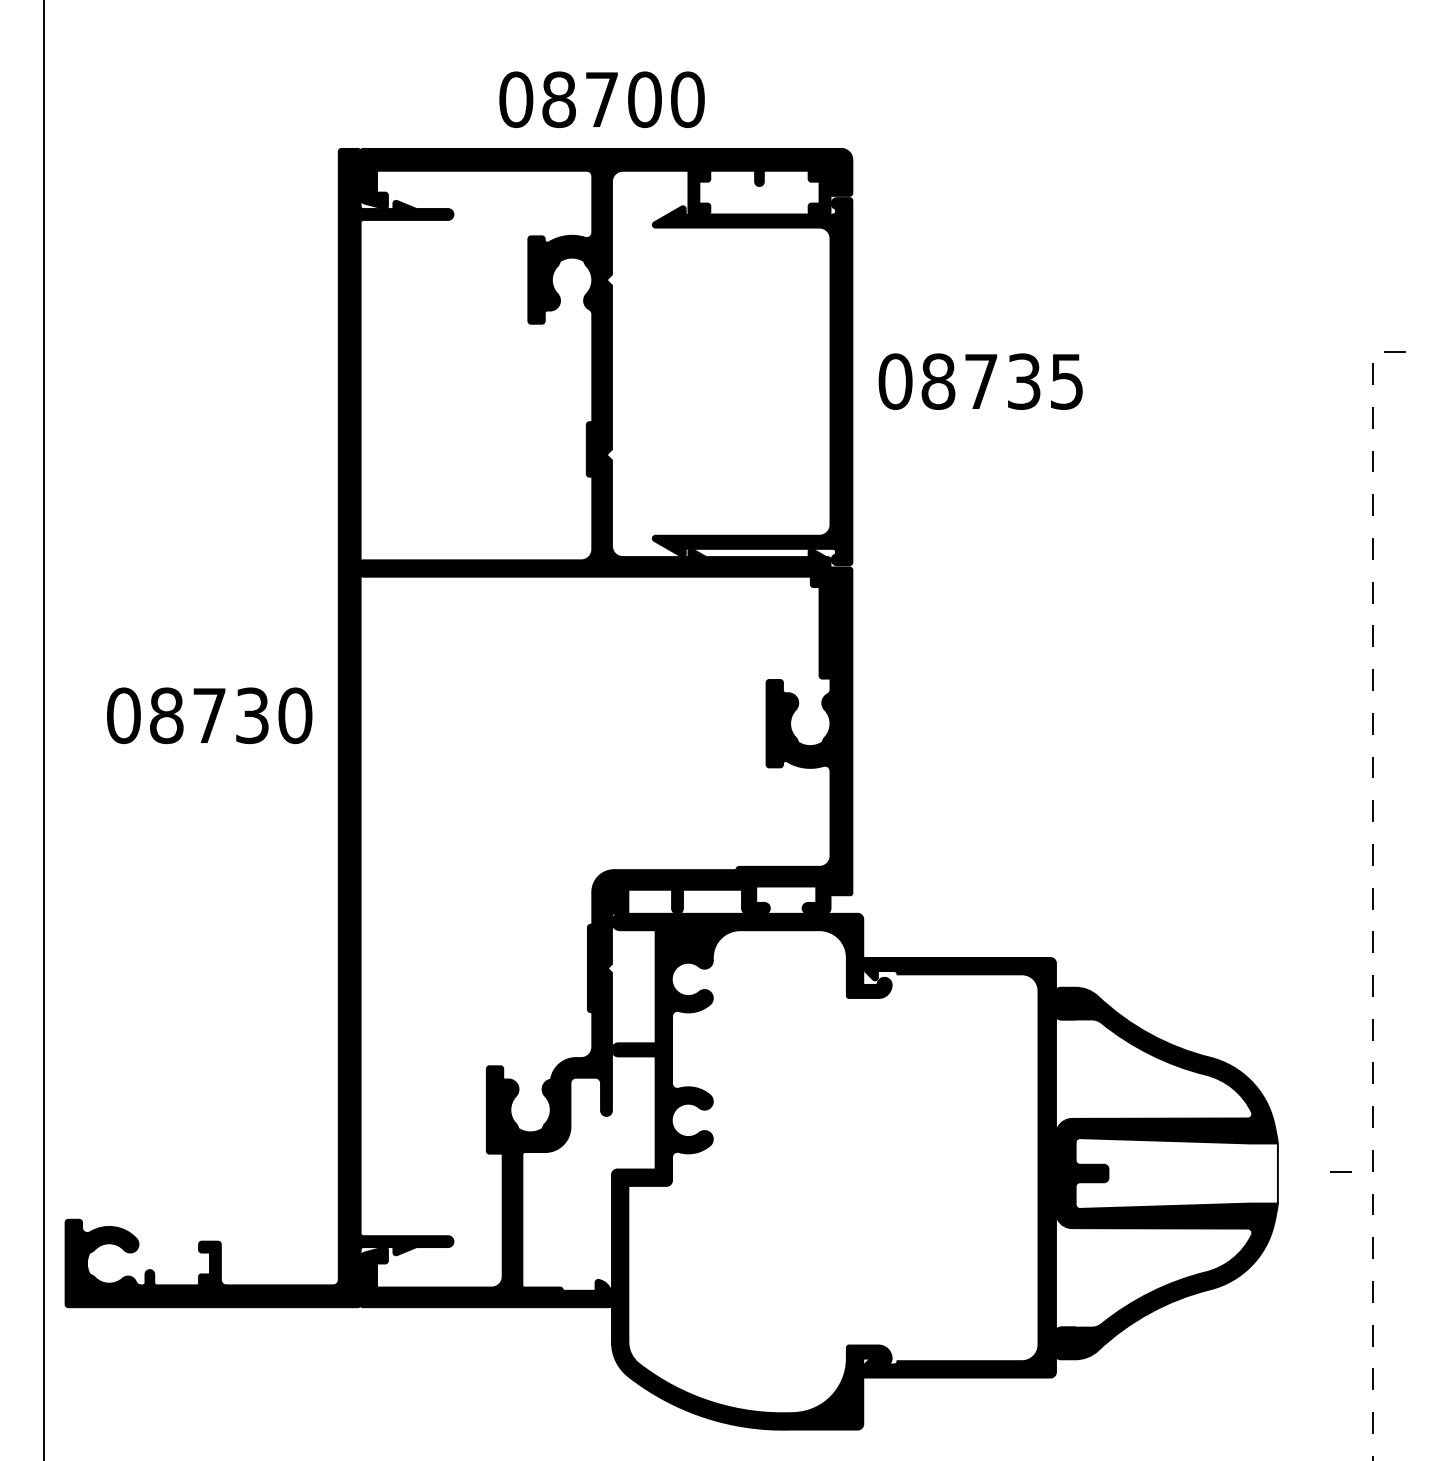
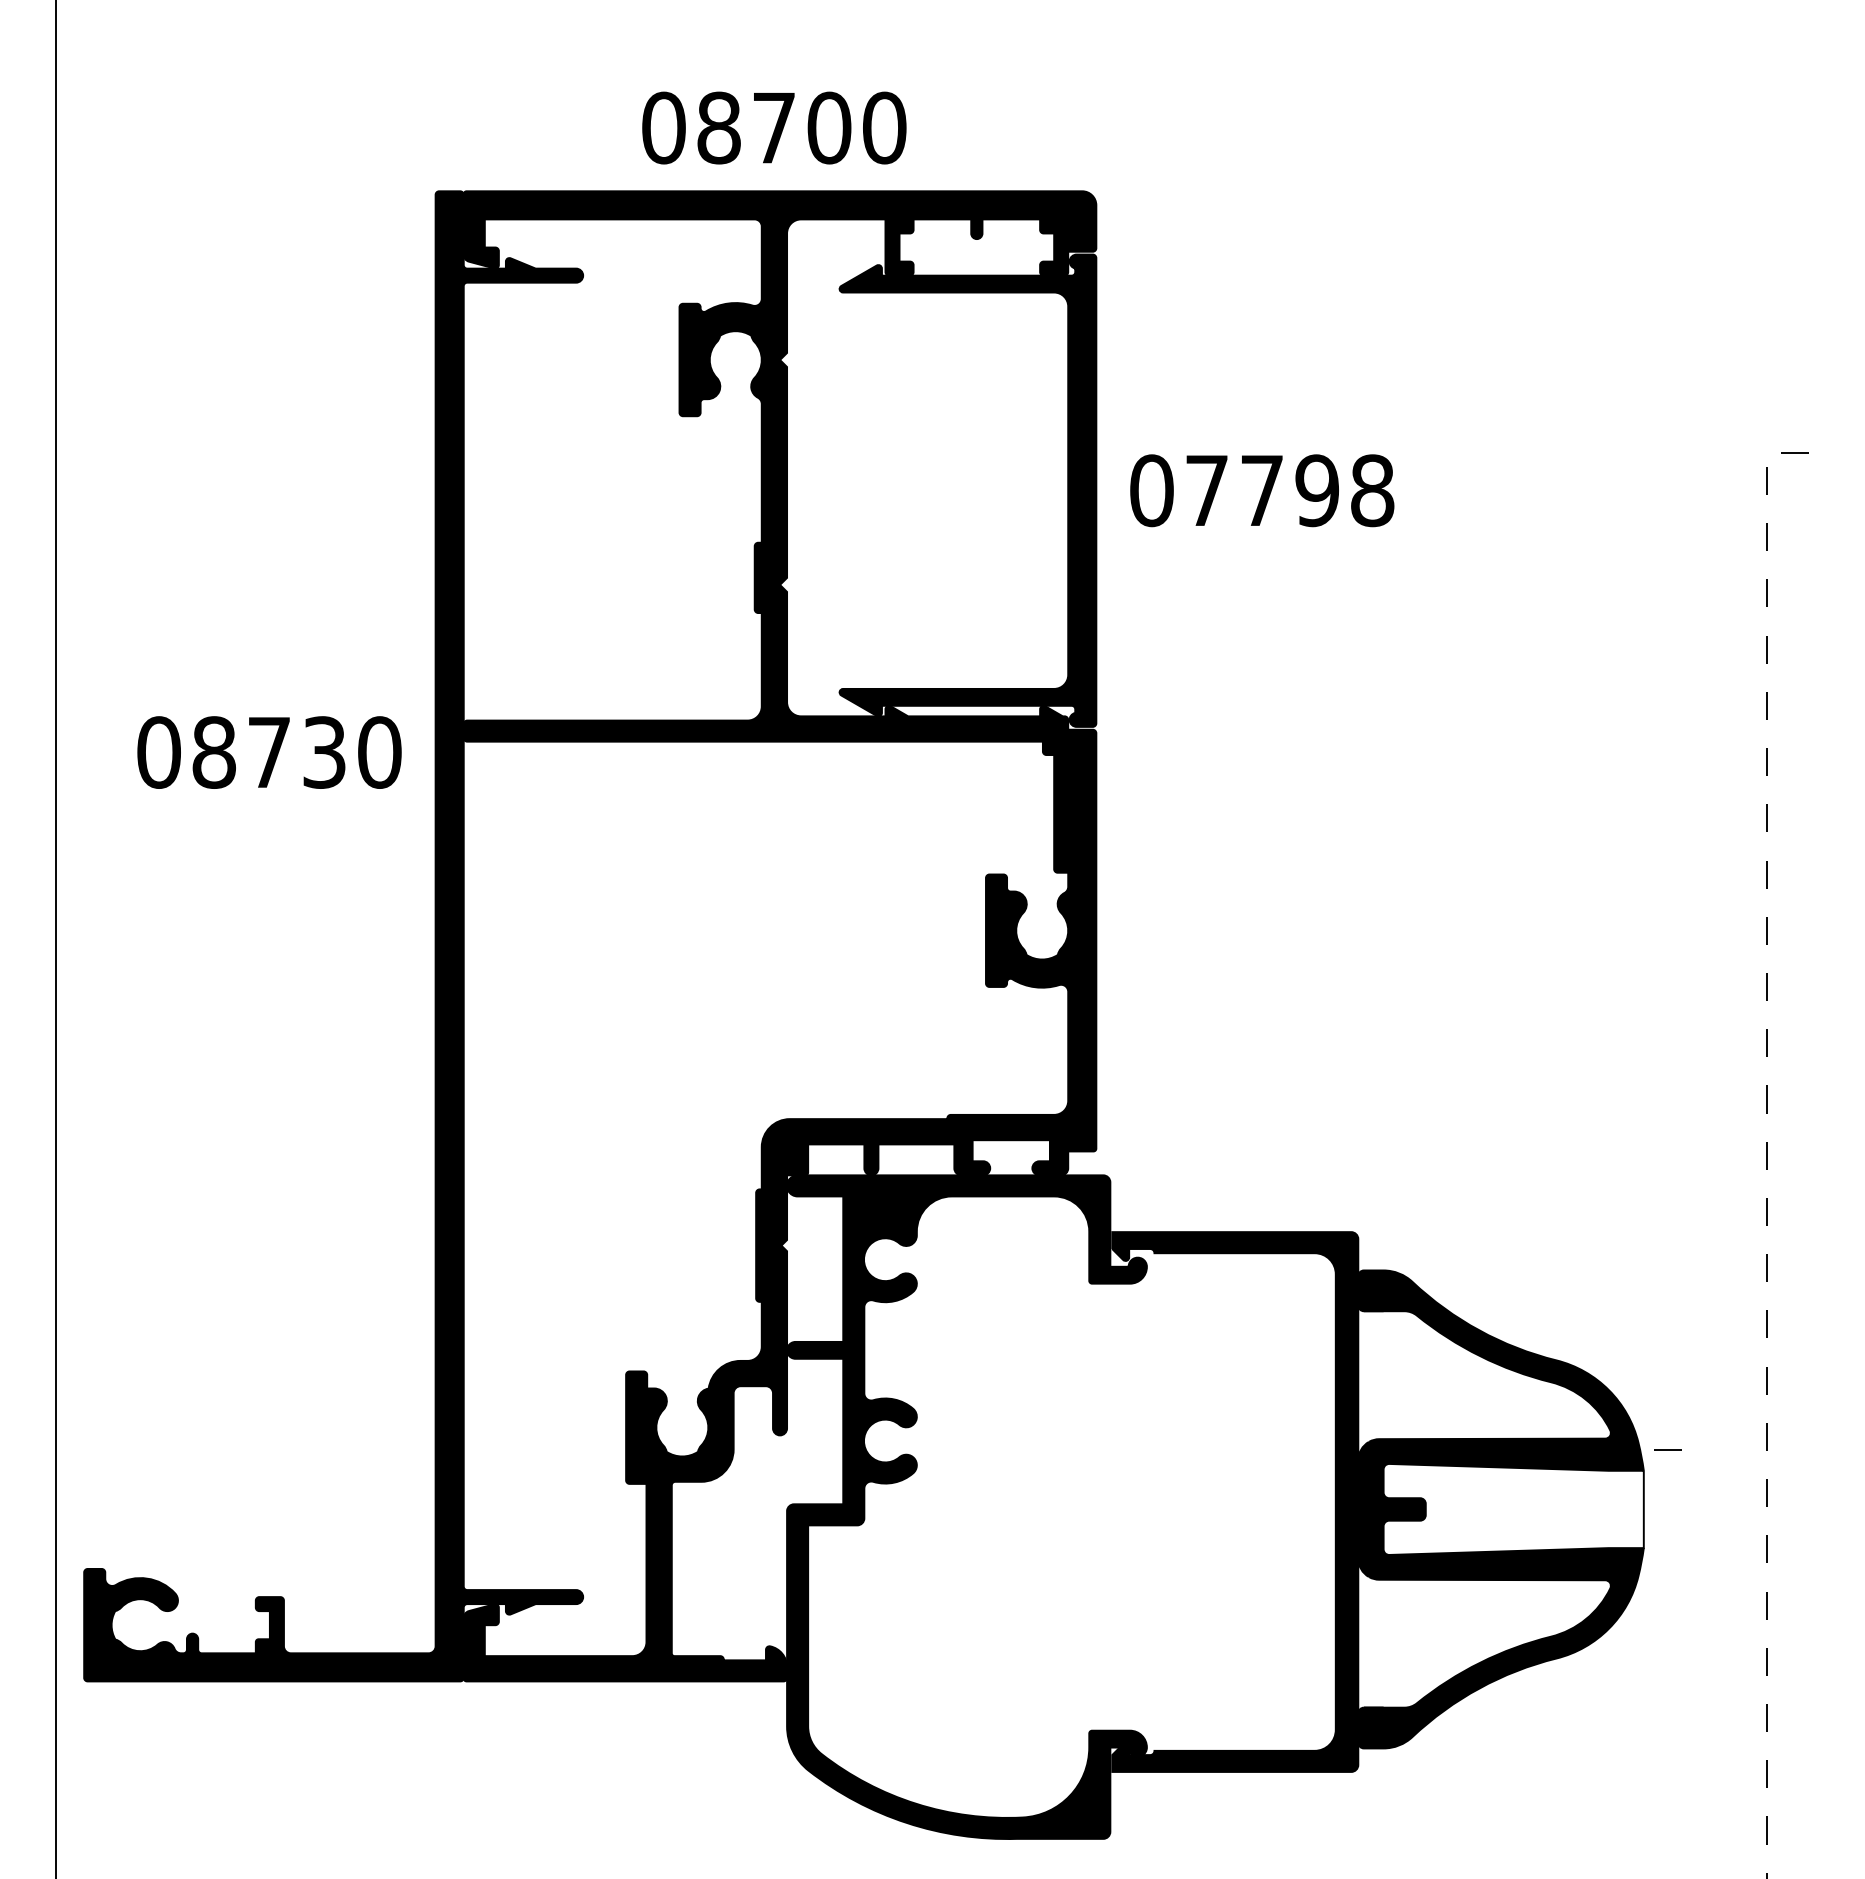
text: (1002, 381) -> (1289, 490), 08735 -> 07798
text: (209, 715) -> (269, 752), moved
line: (1340, 1171) -> (1667, 1449), moved

